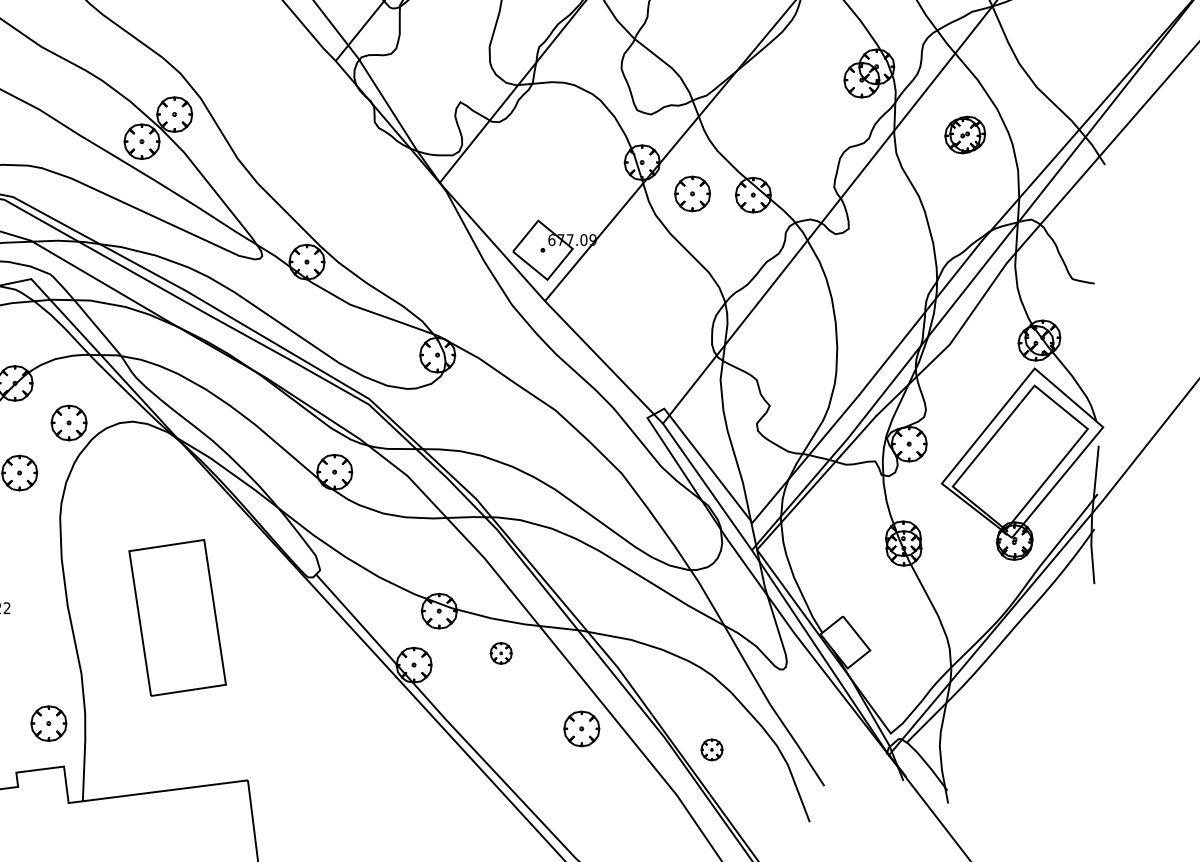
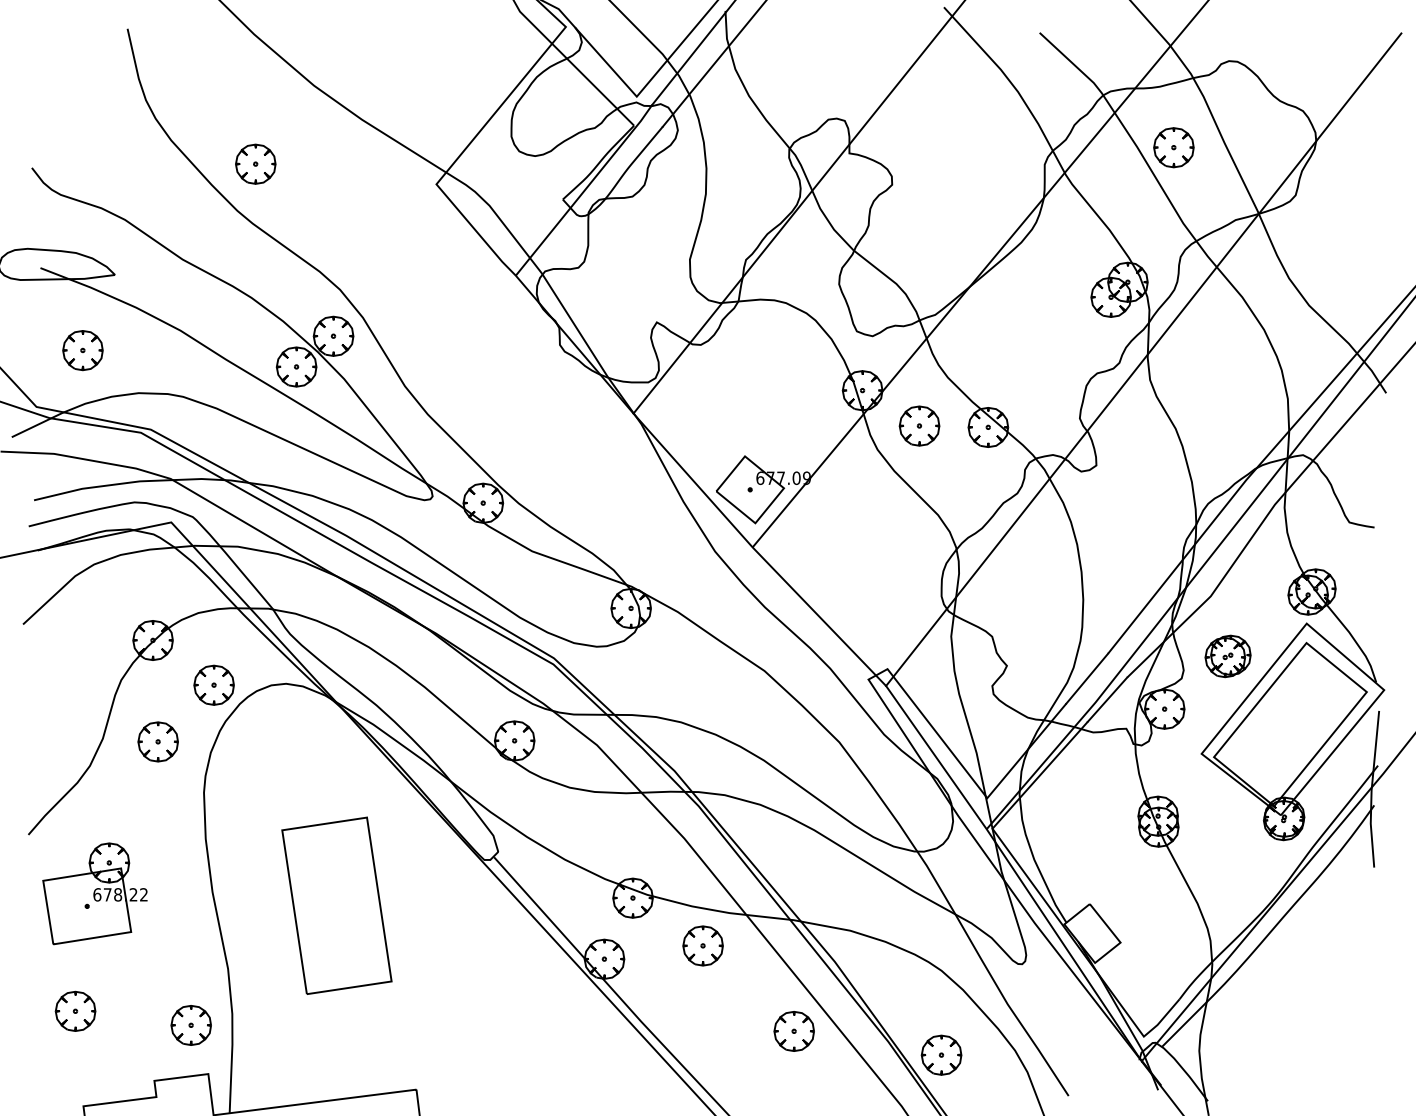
part: (964, 135) -> (1227, 656), moved
part: (500, 653) -> (702, 945), size x1.67
part: (711, 749) -> (941, 1054), size x1.67

